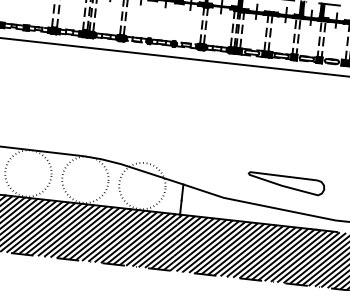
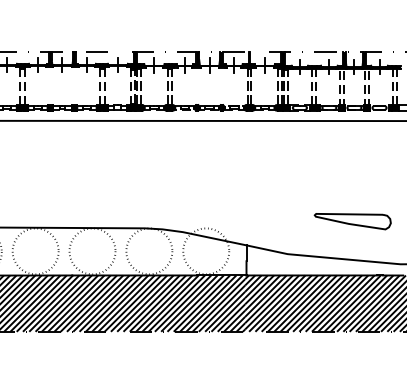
part: (285, 183) -> (352, 221), moved

